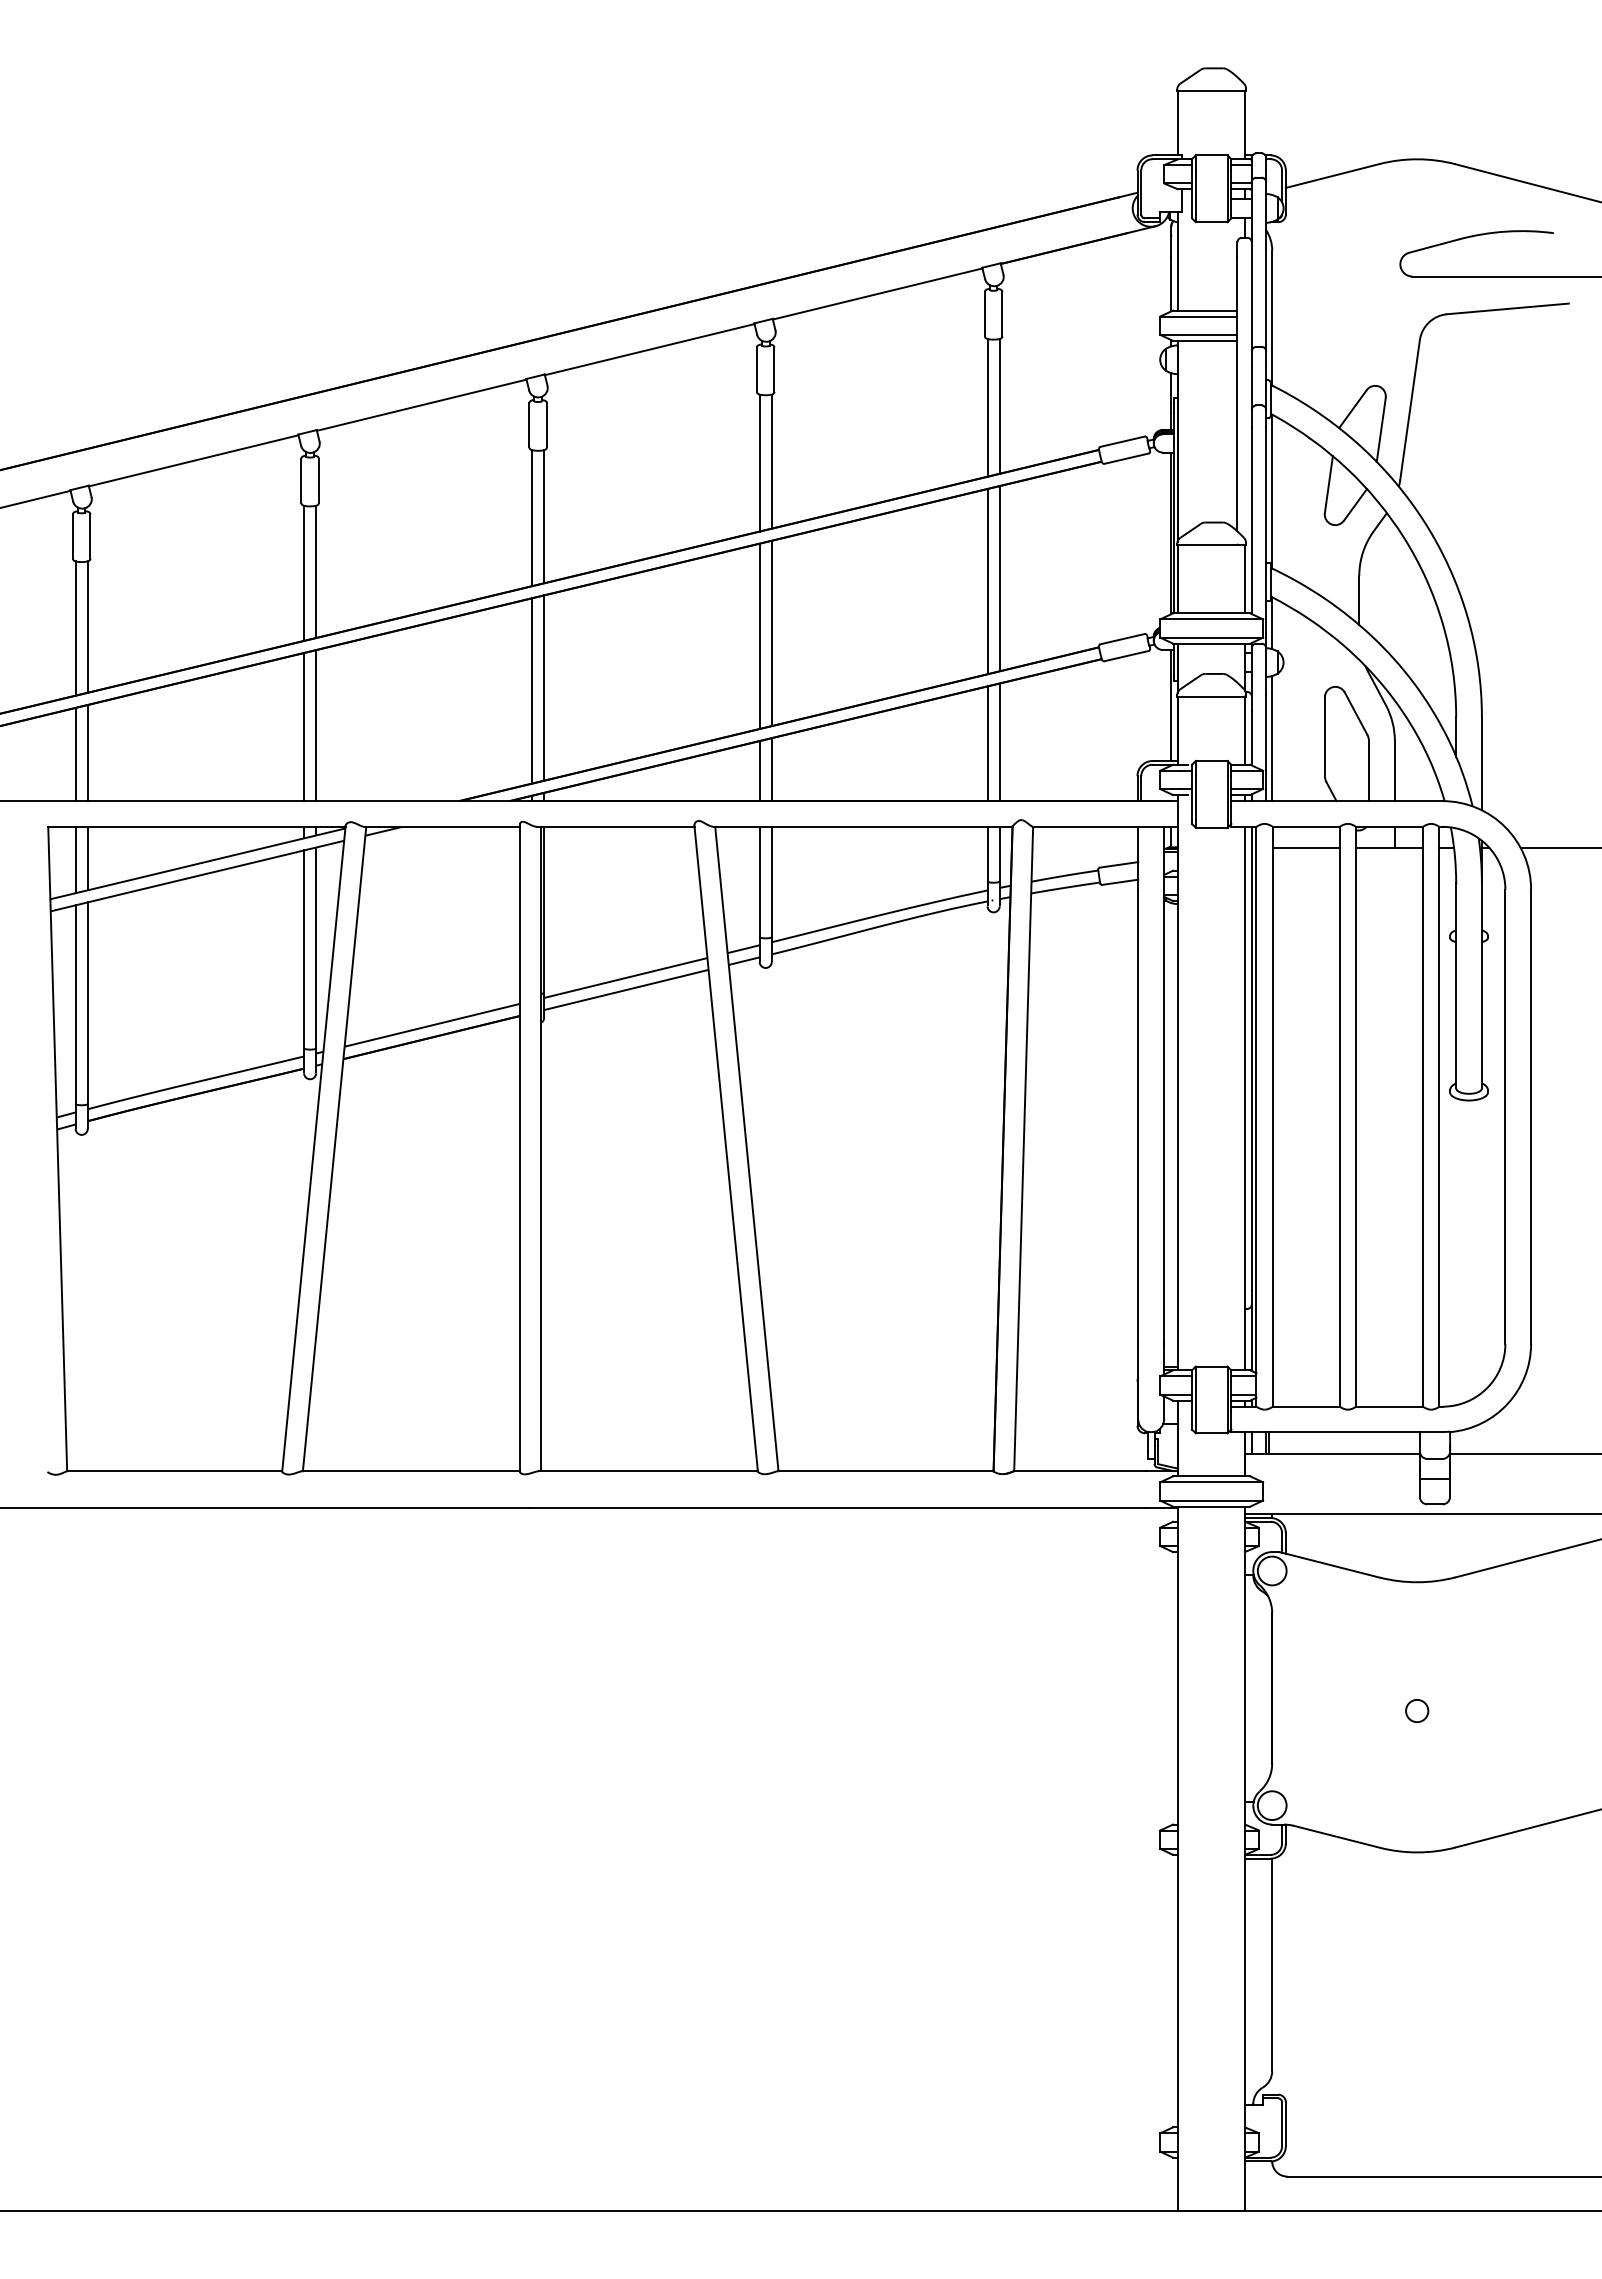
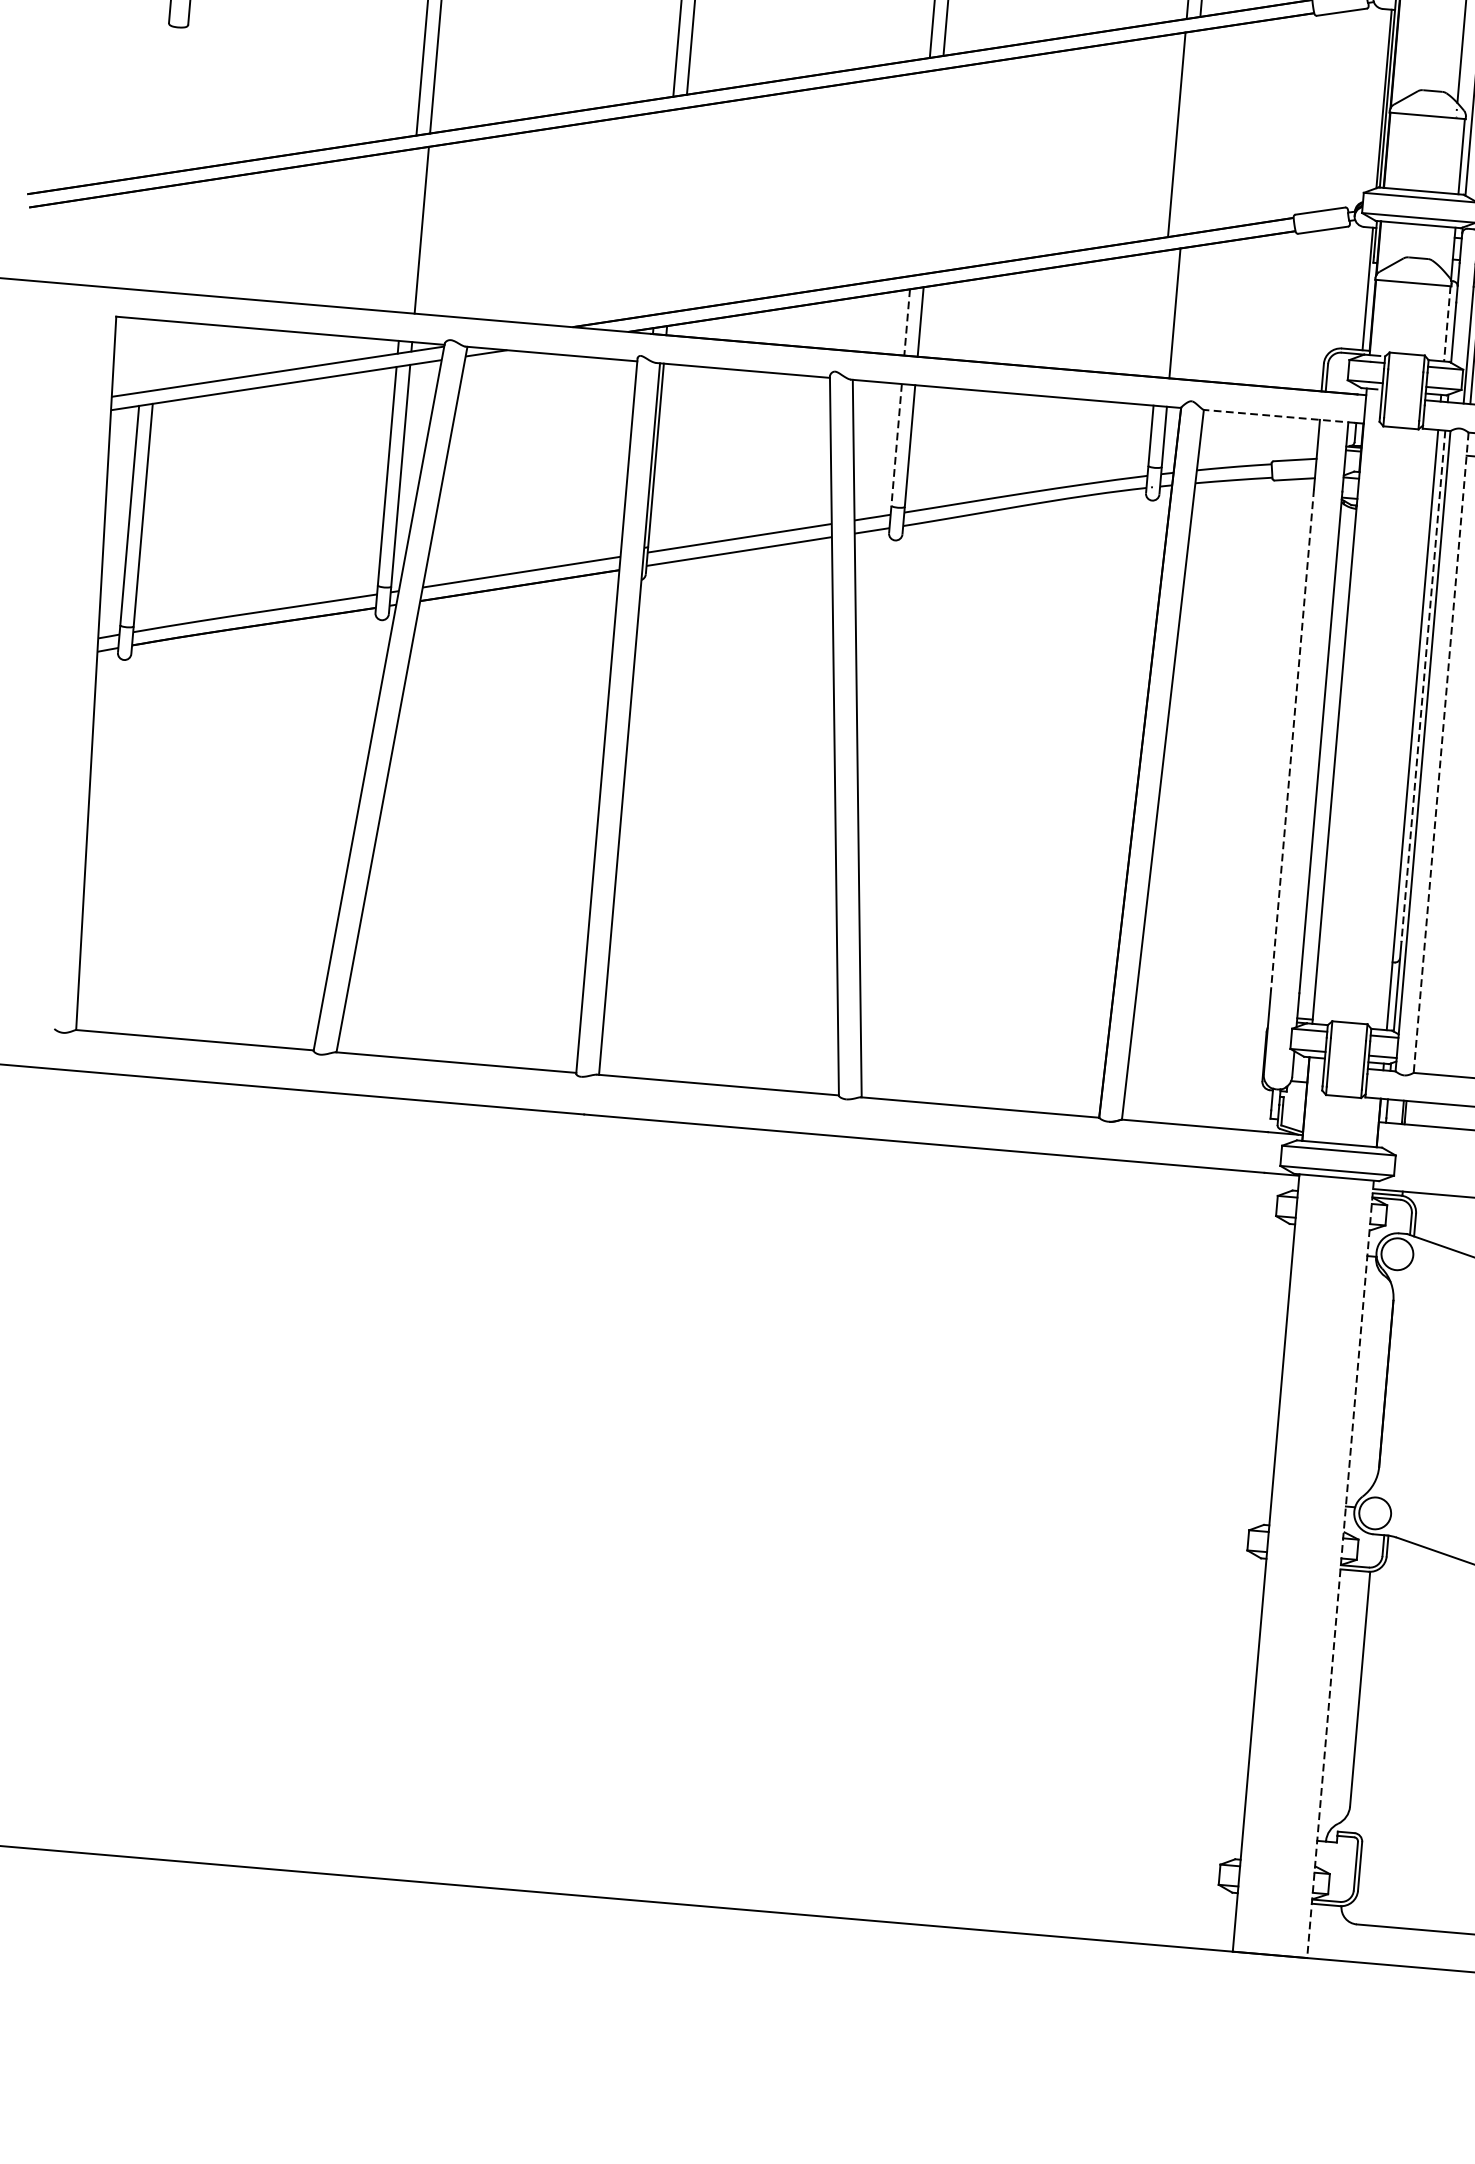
line: (999, 578) -> (1190, 132), removed
line: (87, 626) -> (178, 99), removed
line: (75, 628) -> (165, 100), removed
line: (771, 633) -> (933, 171), removed
line: (759, 636) -> (919, 173), removed
line: (544, 687) -> (677, 209), removed
line: (532, 690) -> (663, 211), removed
line: (304, 727) -> (408, 231), removed
line: (1245, 731) -> (1447, 324), solid -> dashed
line: (987, 743) -> (1161, 313), removed
line: (87, 752) -> (166, 238), removed
line: (75, 754) -> (153, 239), removed
line: (759, 771) -> (906, 322), solid -> dashed
line: (1101, 826) -> (1279, 415), solid -> dashed
line: (87, 858) -> (156, 355), removed
line: (75, 859) -> (143, 355), removed
line: (759, 882) -> (896, 445), solid -> dashed
line: (1251, 1058) -> (1423, 686), solid -> dashed
line: (1272, 1116) -> (1440, 752), solid -> dashed
line: (1138, 1117) -> (1292, 740), solid -> dashed
line: (1245, 1858) -> (1340, 1569), solid -> dashed

